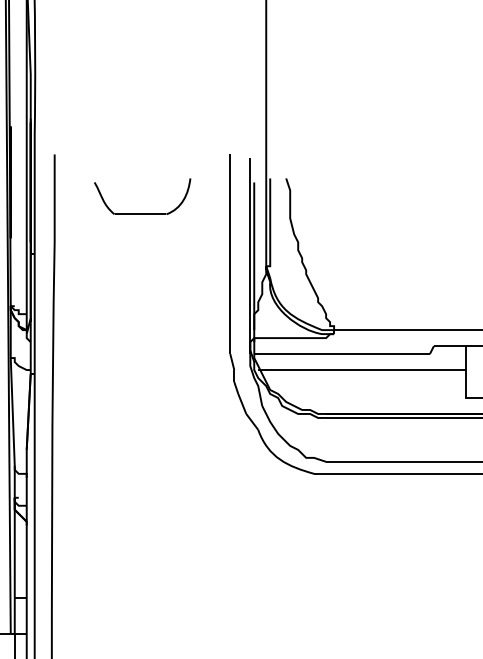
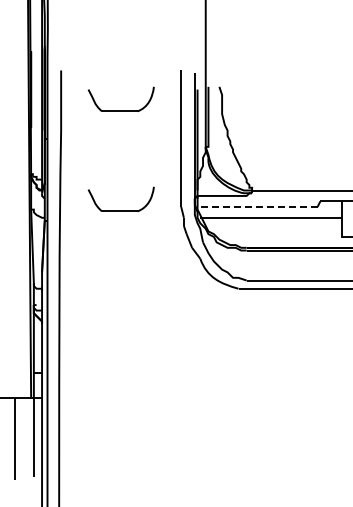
line: (341, 353) -> (257, 206), solid -> dashed
part: (141, 359) -> (120, 210), added

